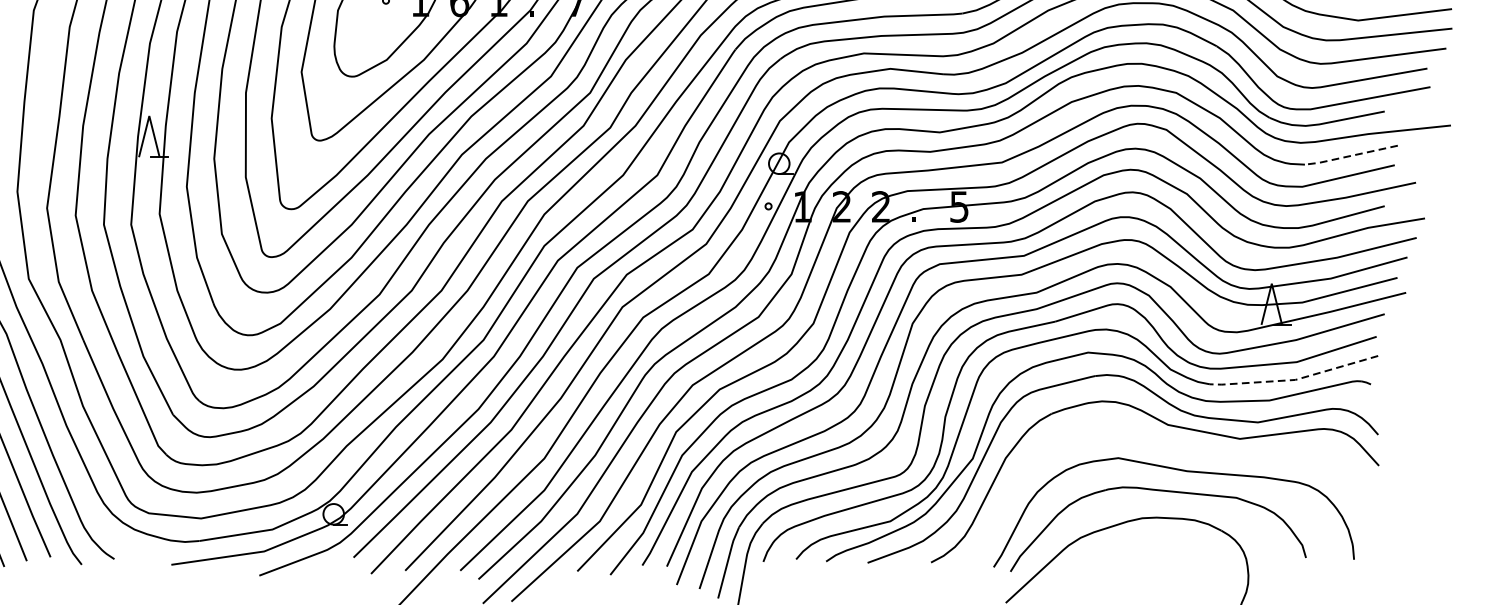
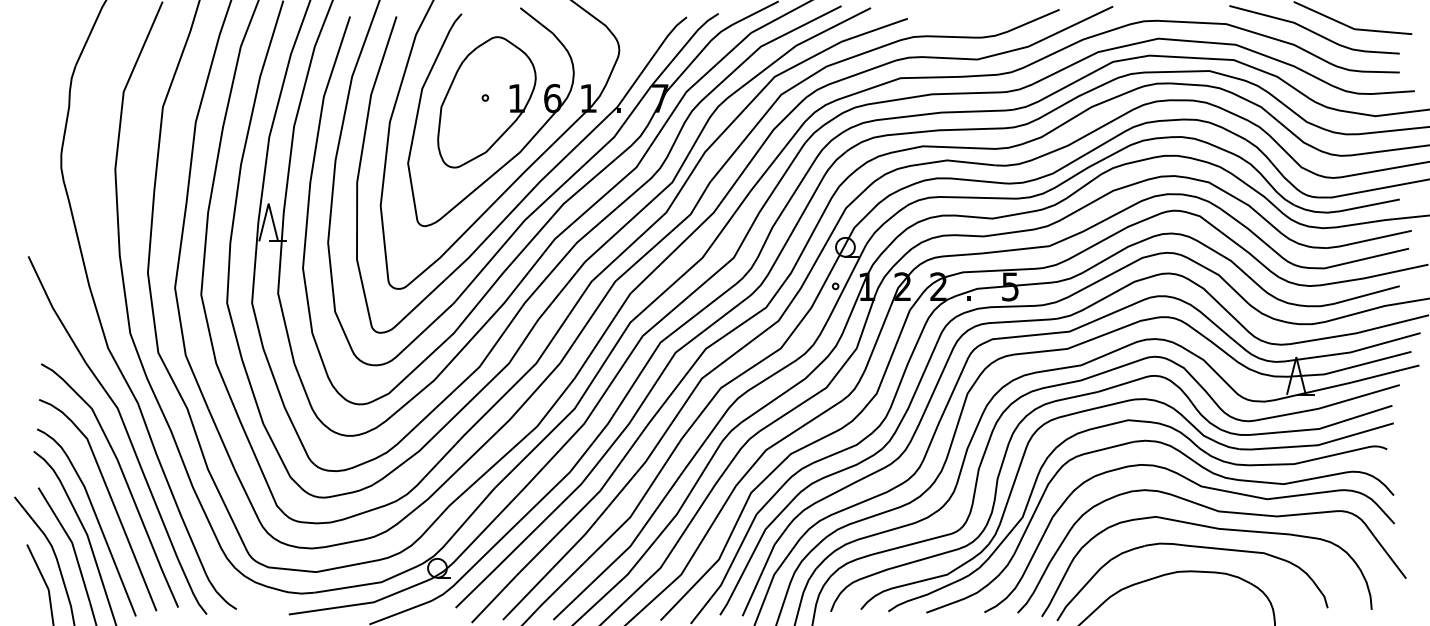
line: (1350, 156) -> (1368, 240), dashed -> solid
line: (1294, 380) -> (1317, 445), dashed -> solid
curve: (1186, 453) -> (1218, 512), added

